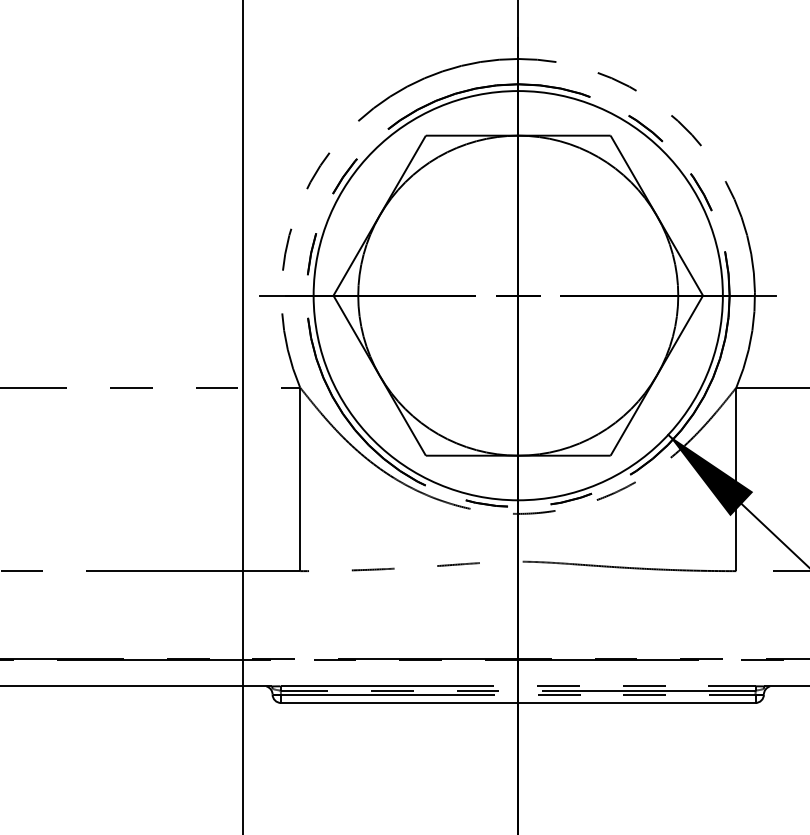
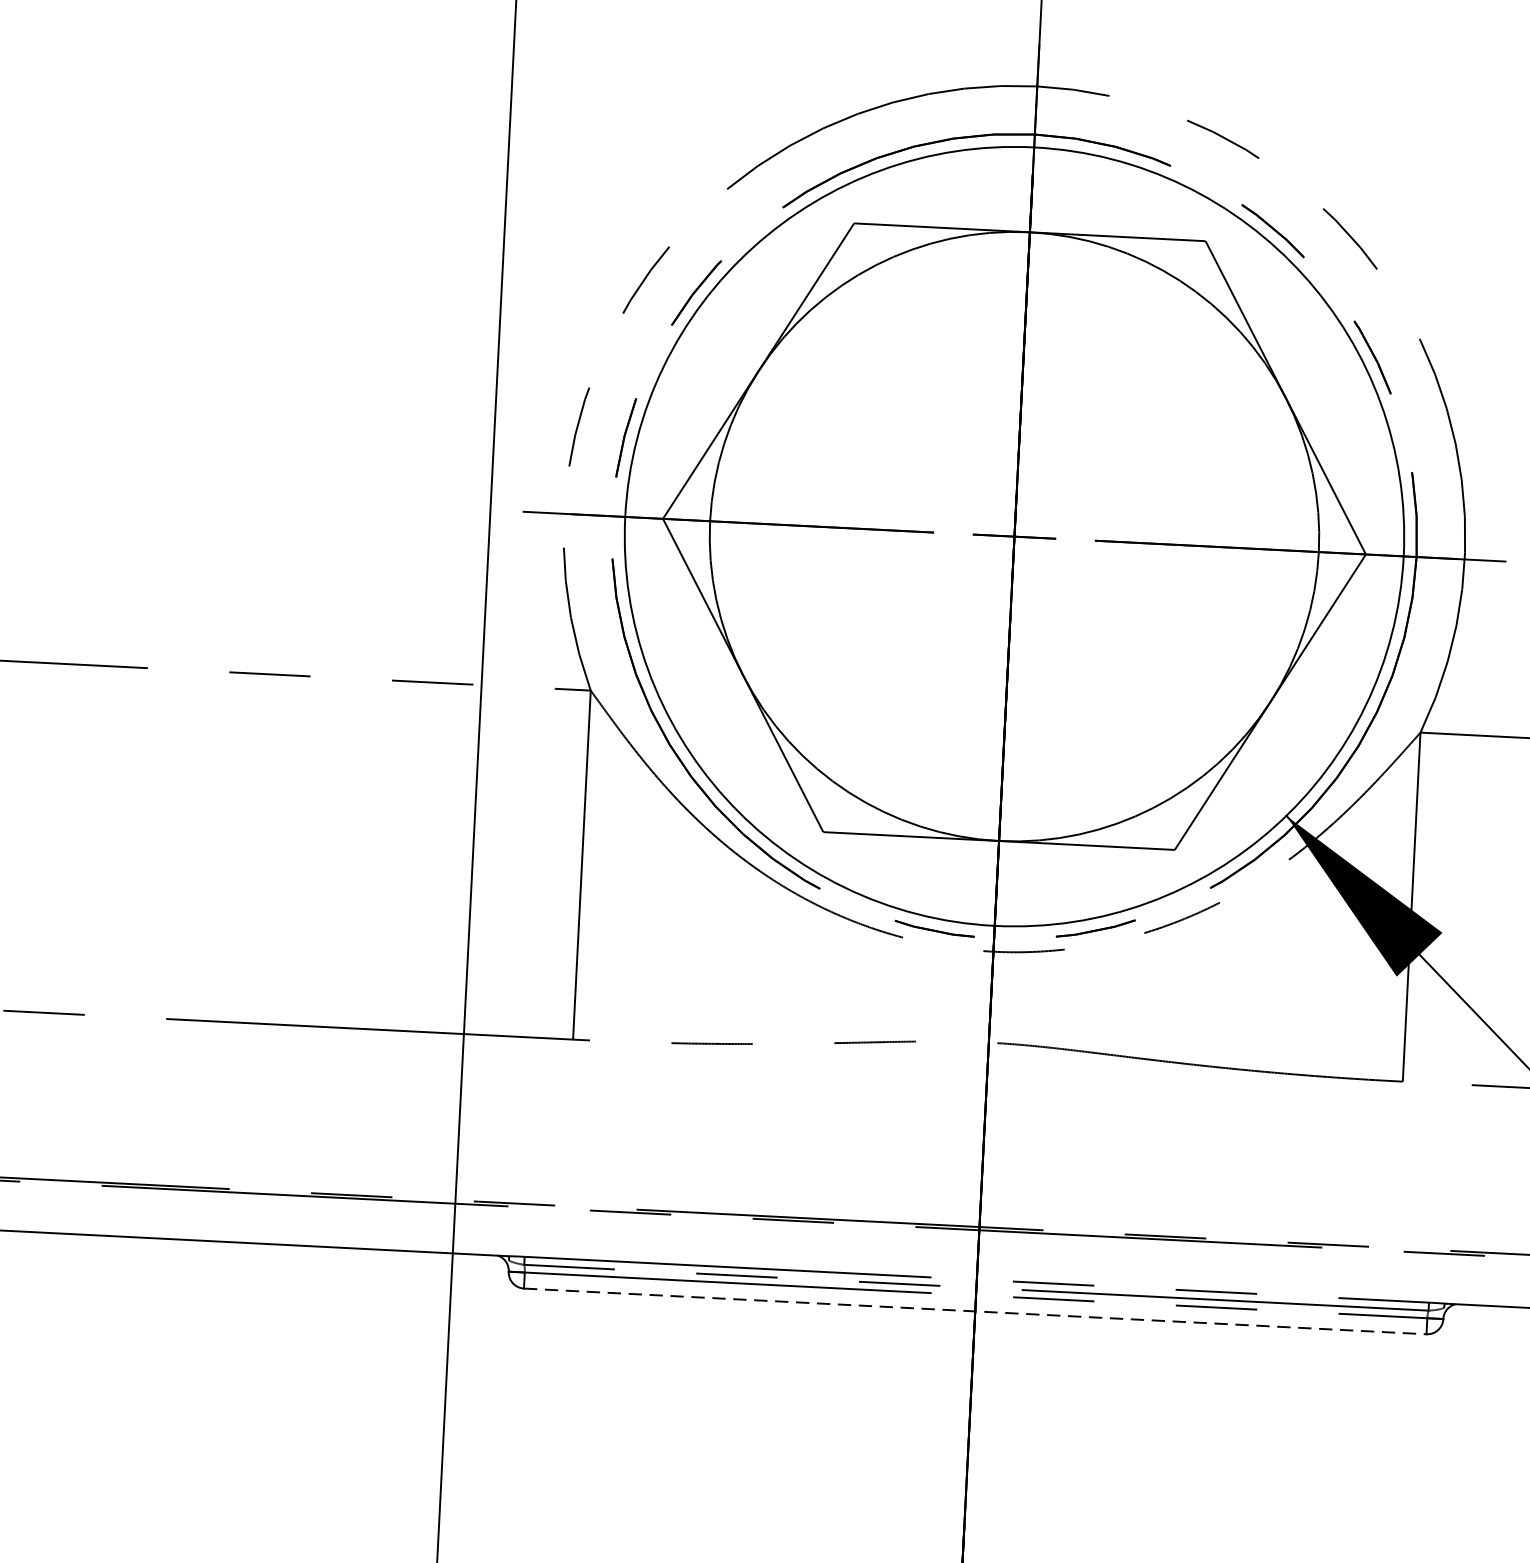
line: (518, 702) -> (975, 1310), solid -> dashed

